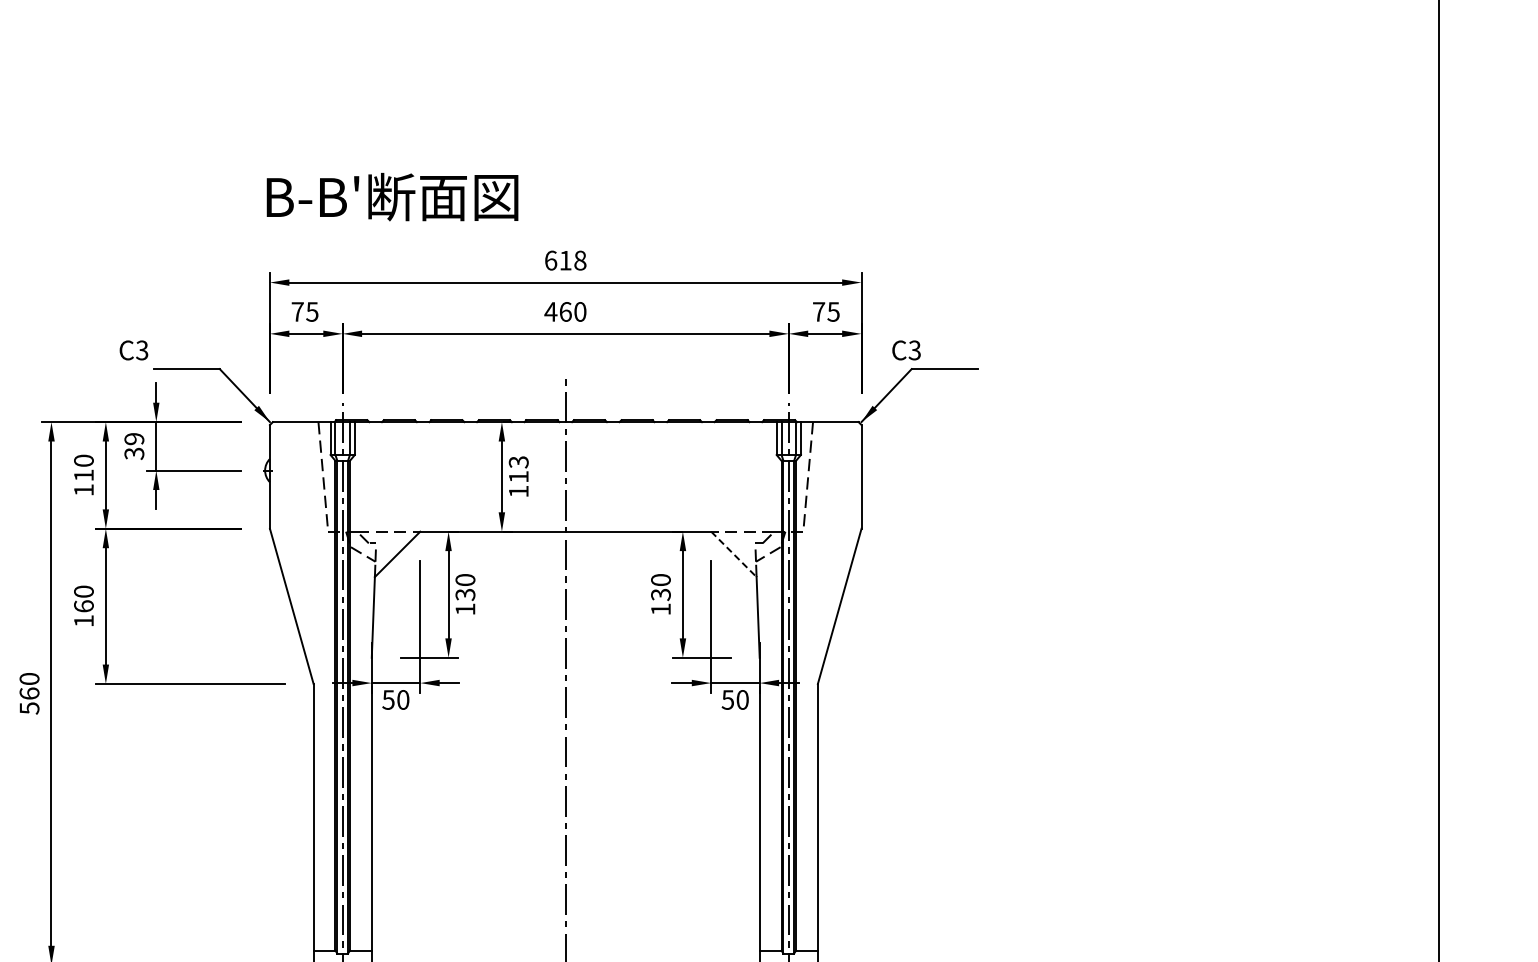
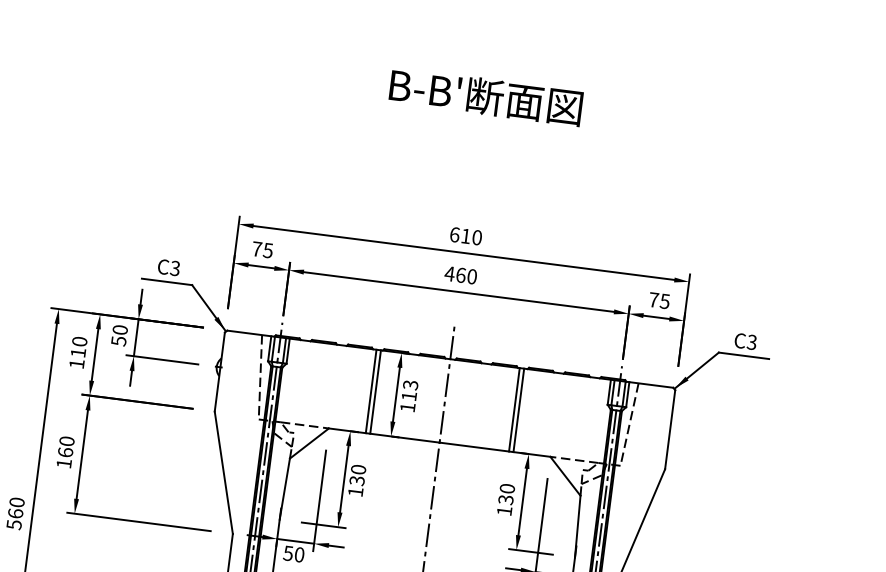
text: (392, 197) -> (486, 97), moved
text: (580, 260) -> (477, 237), 618 -> 610
text: (133, 350) -> (168, 267), moved
text: (906, 350) -> (745, 341), moved
text: (134, 446) -> (119, 335), 39 -> 50
line: (468, 476) -> (371, 391), added
line: (474, 476) -> (375, 391), added
line: (656, 476) -> (514, 409), added
line: (662, 476) -> (518, 410), added
line: (734, 554) -> (565, 476), dashed -> solid

